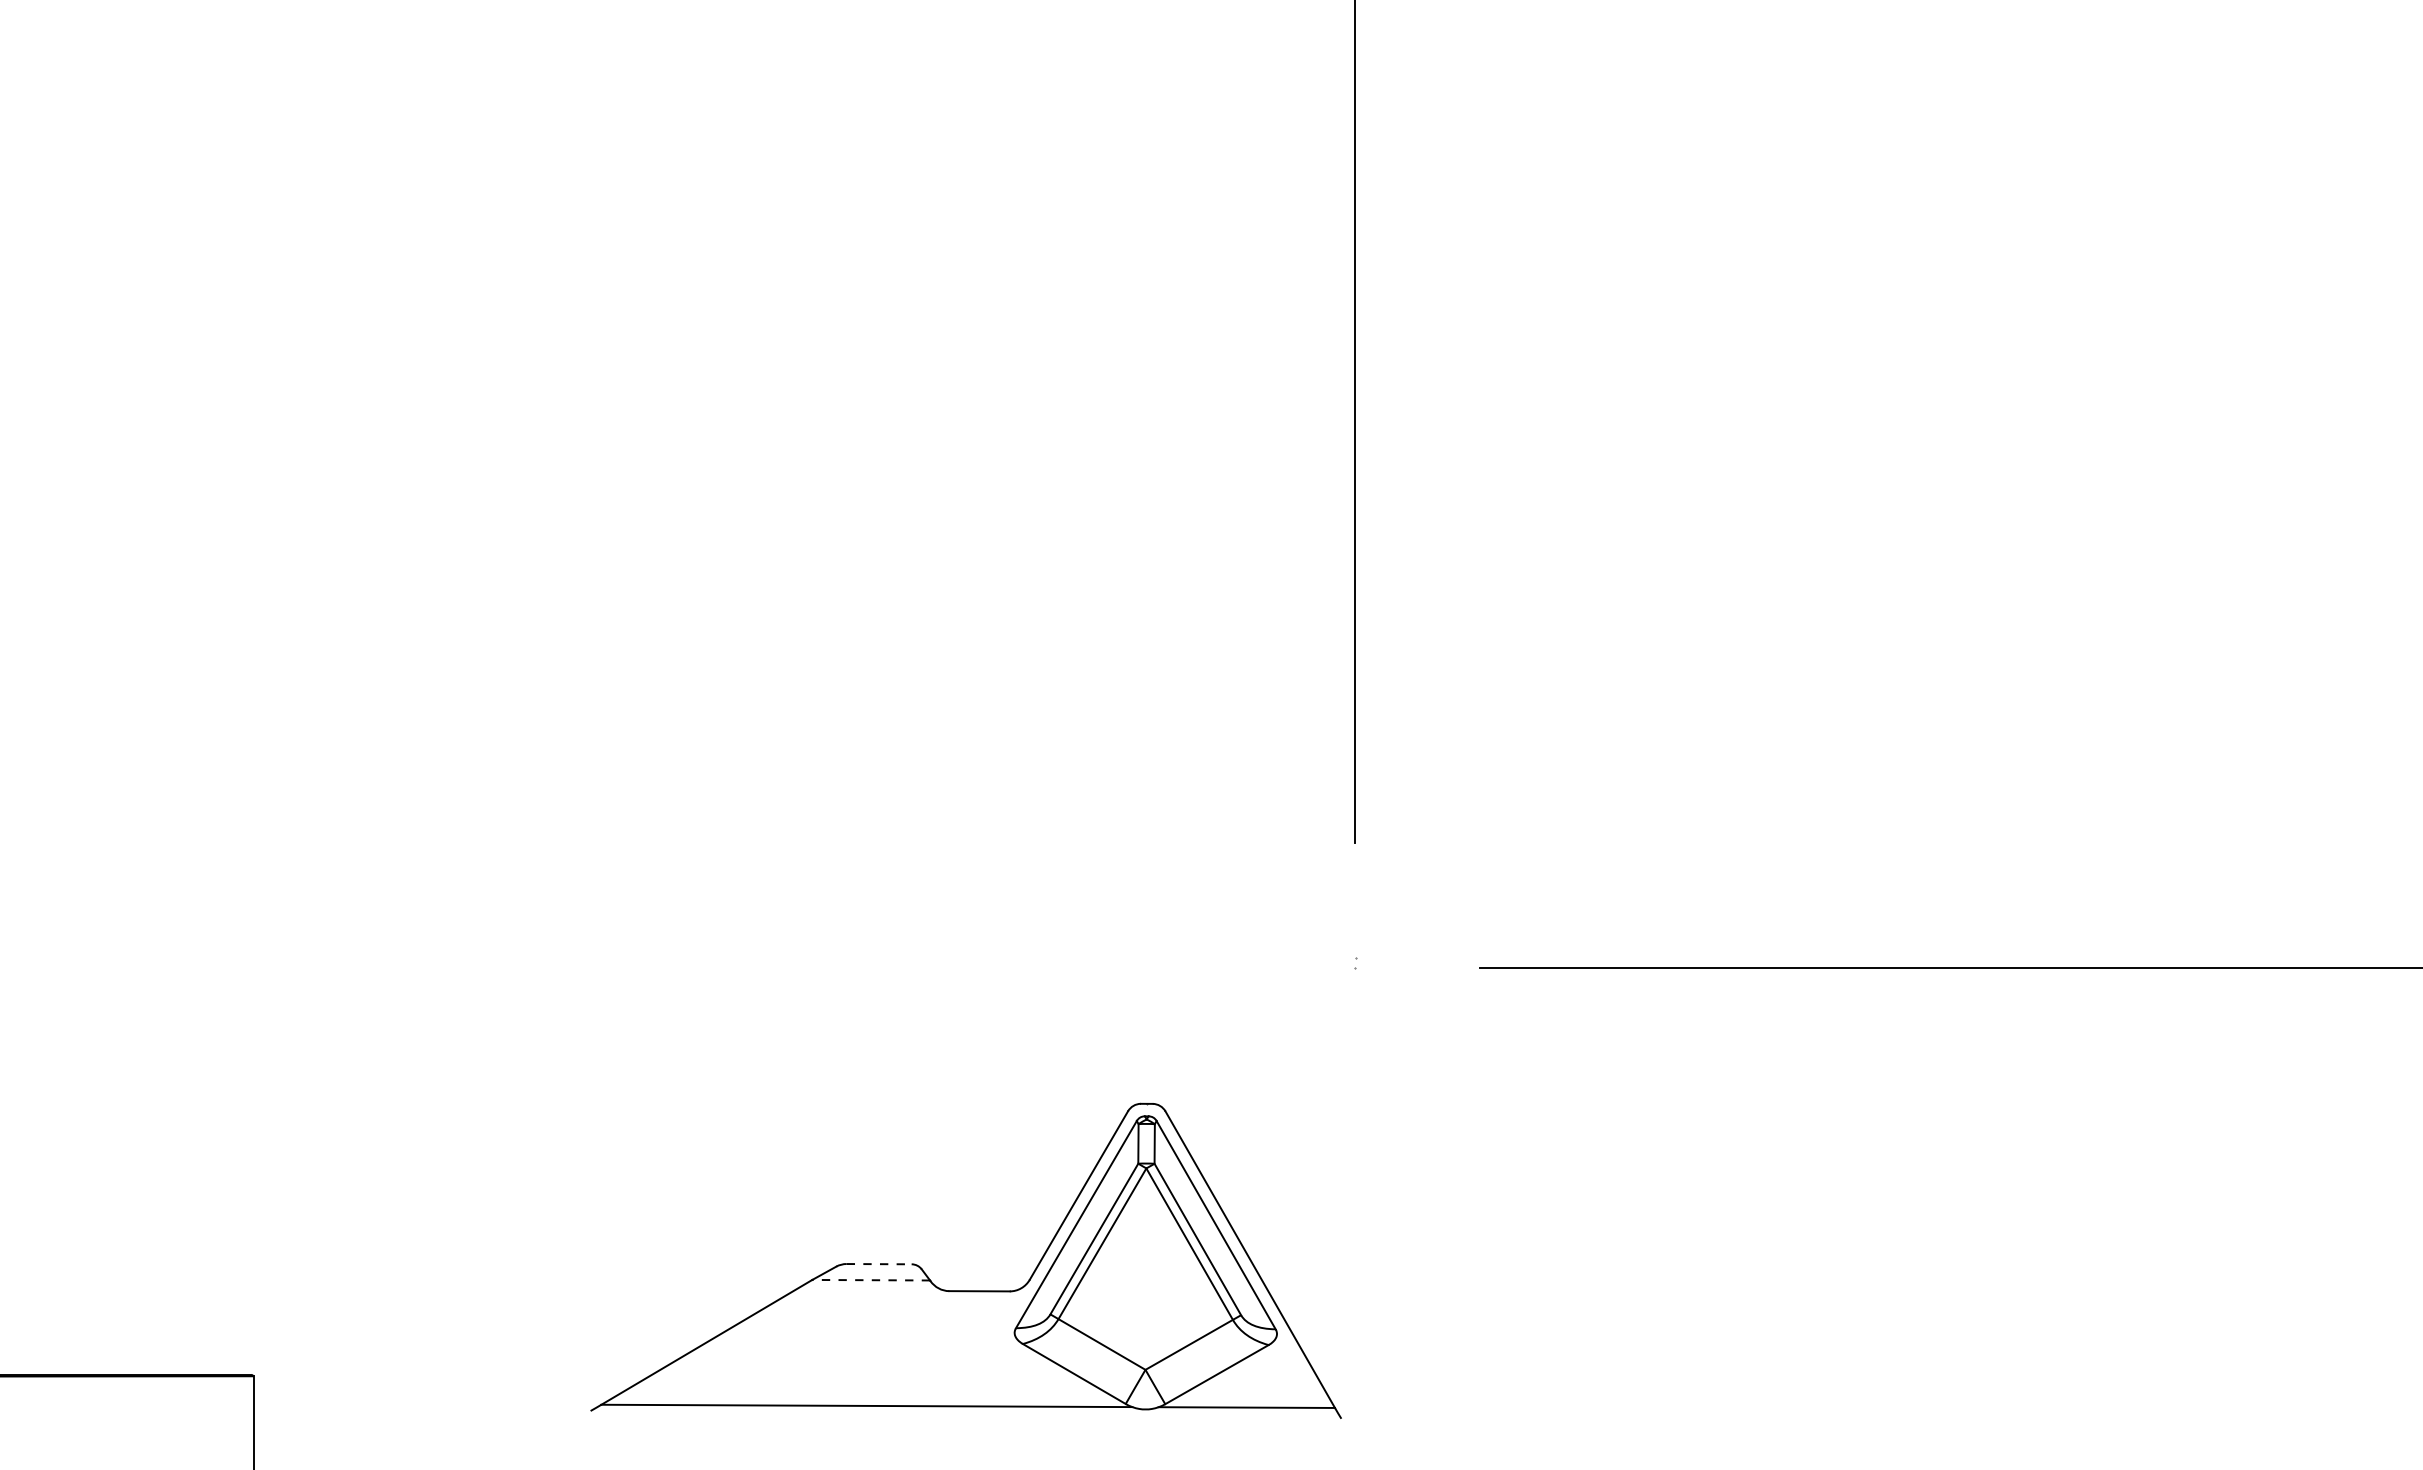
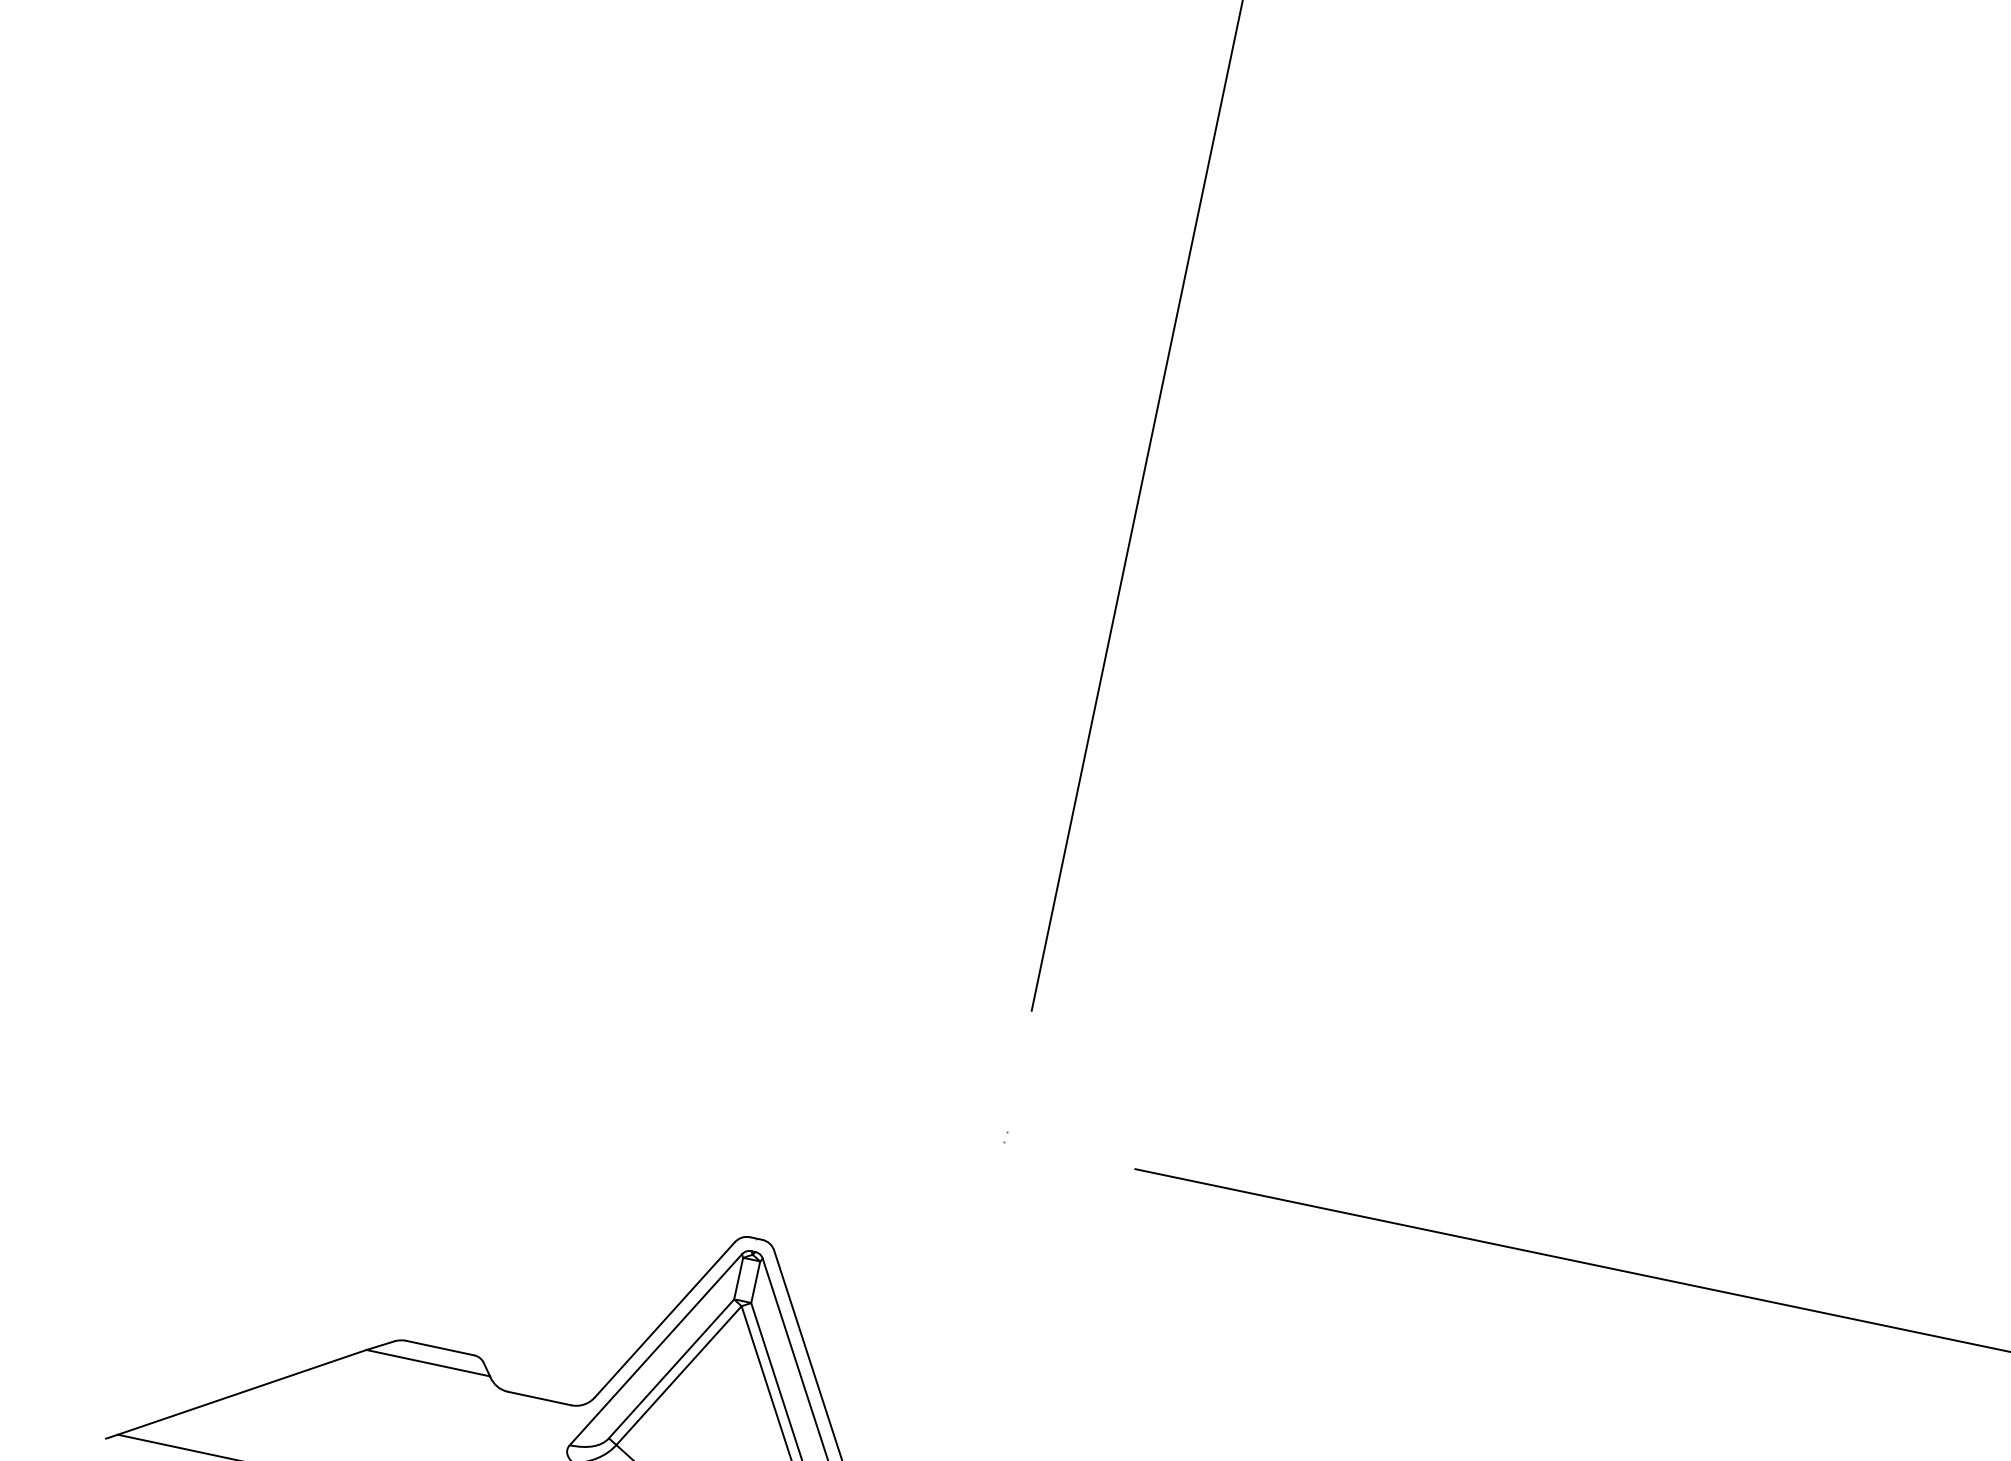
line: (879, 1264) -> (440, 1348), dashed -> solid
line: (871, 1280) -> (428, 1363), dashed -> solid

